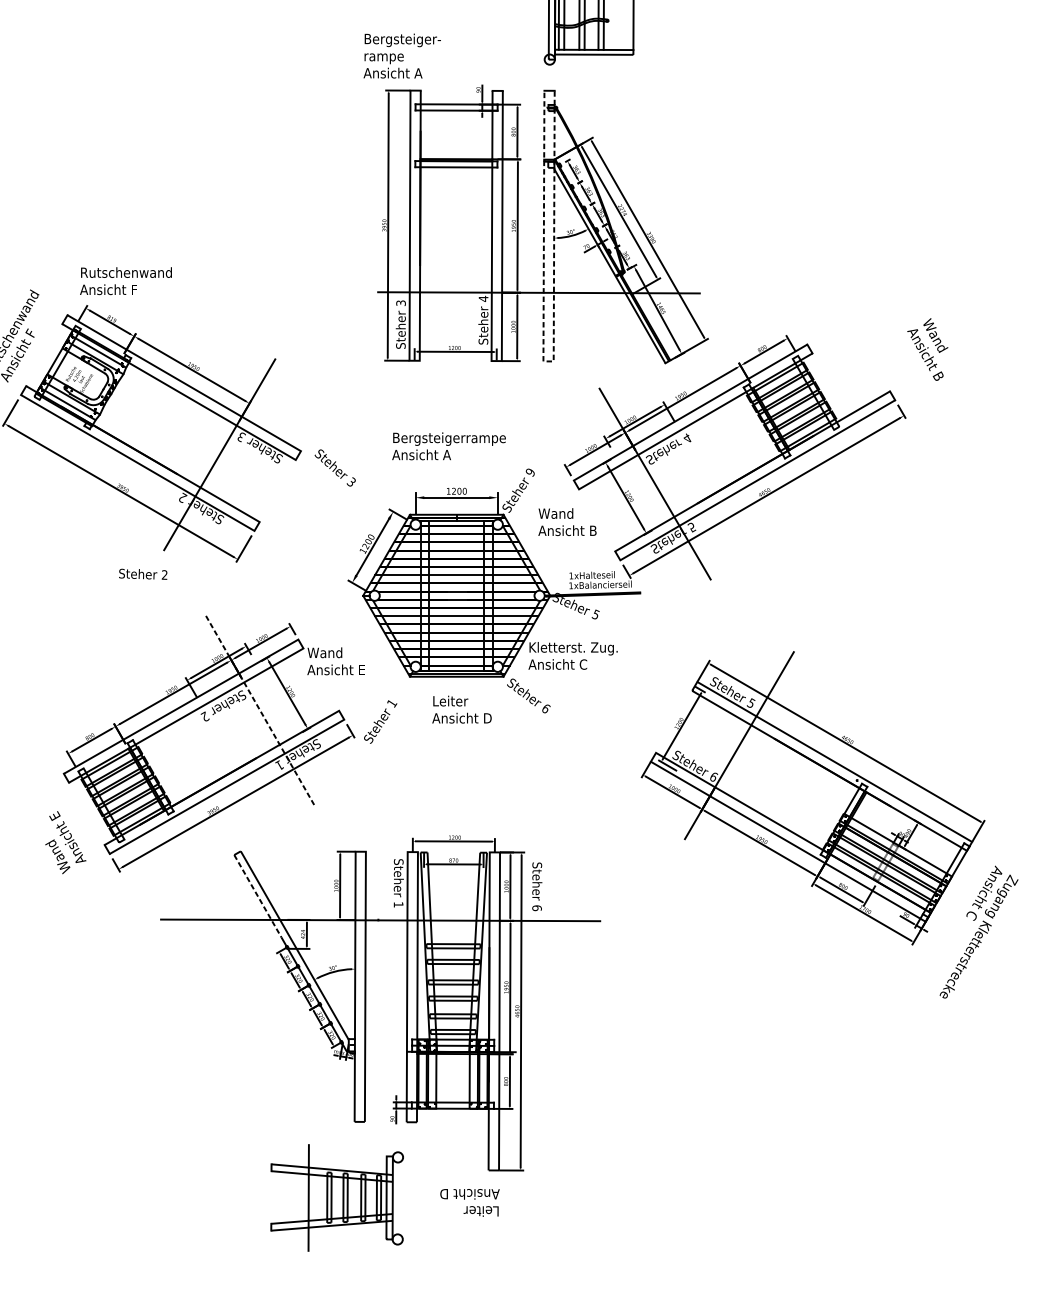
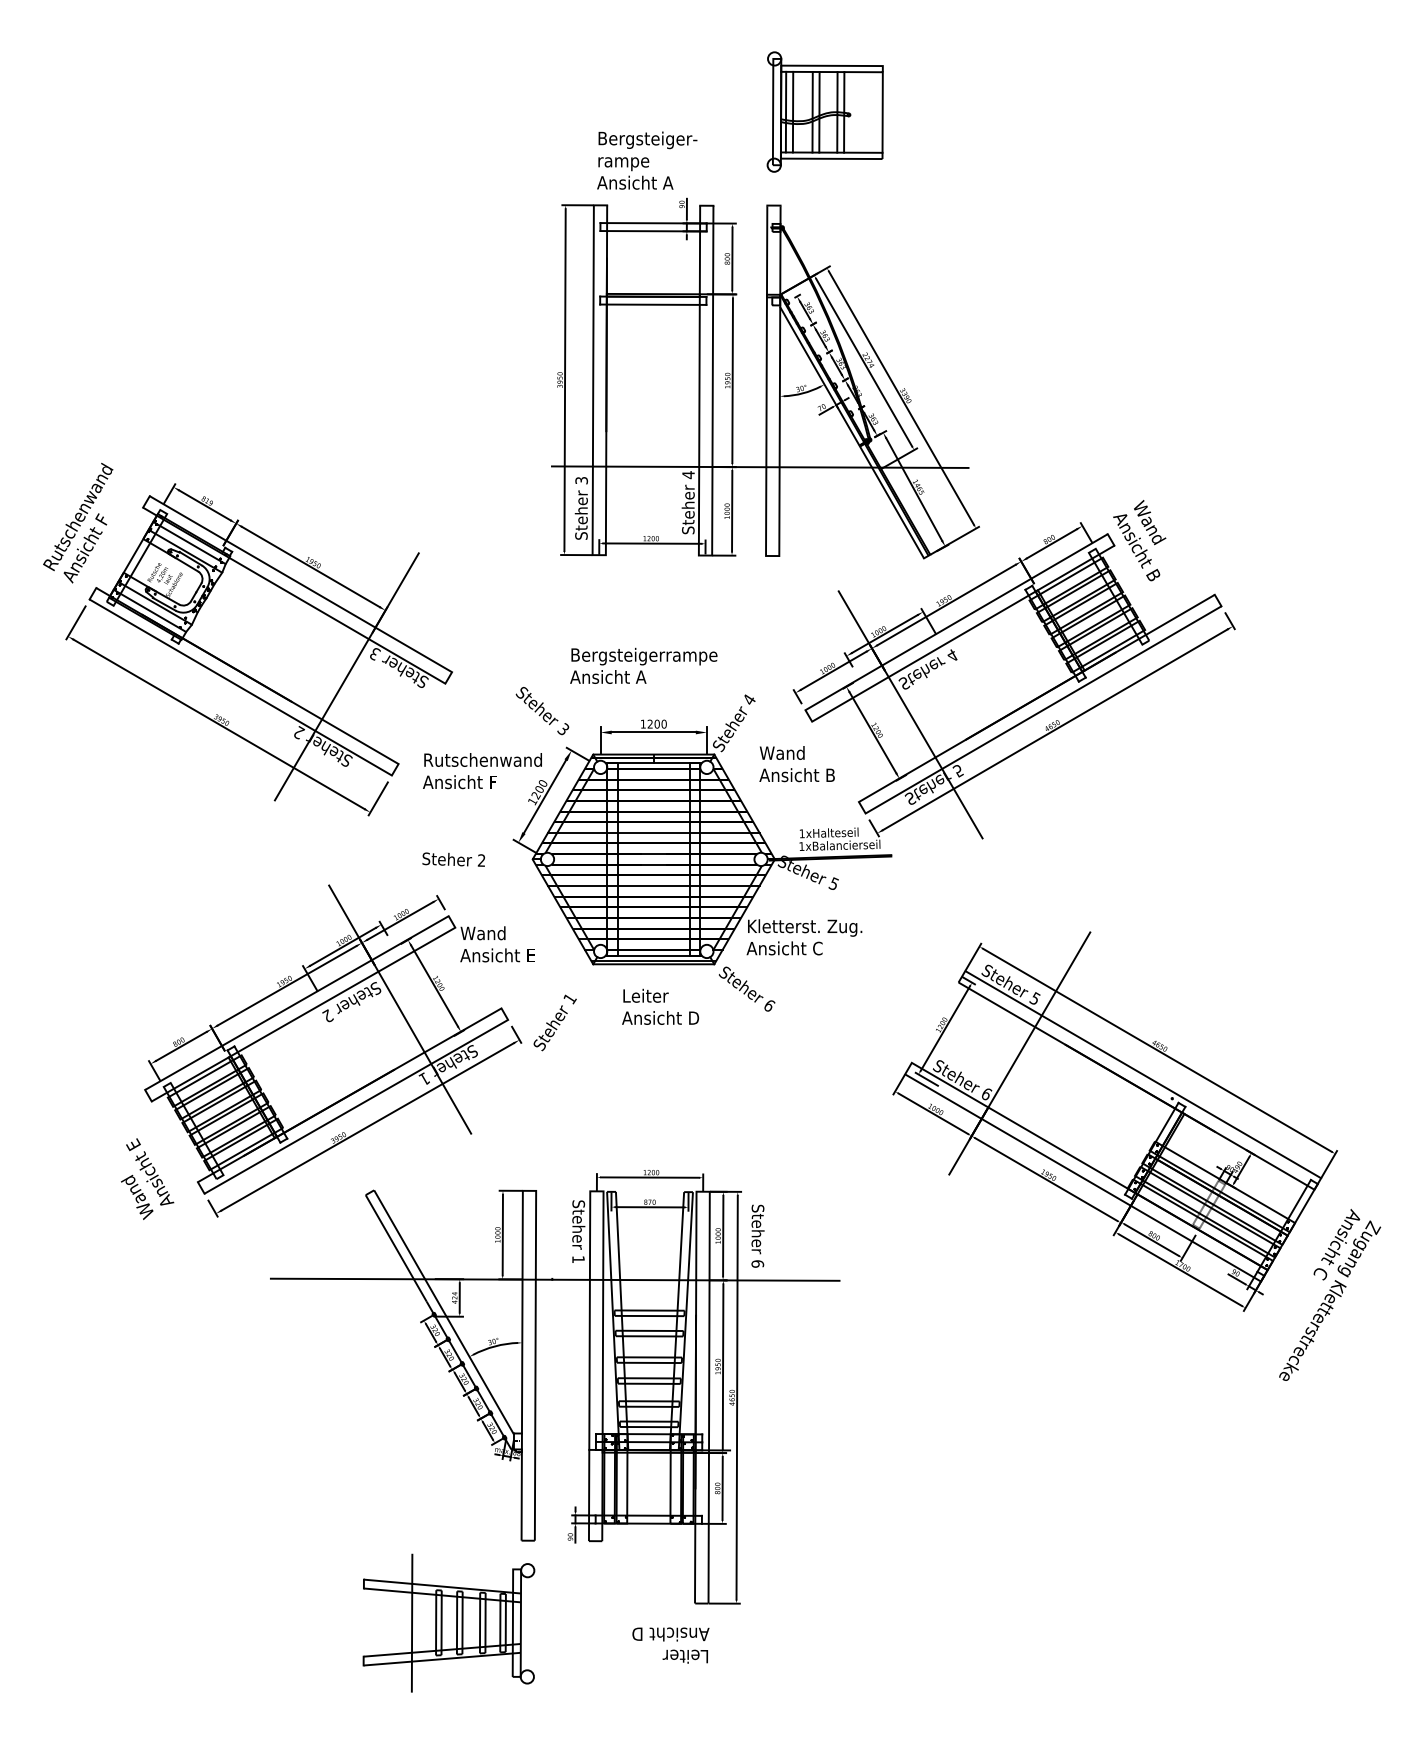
text: (402, 55) -> (647, 160), moved
text: (125, 281) -> (482, 771), moved
text: (927, 349) -> (1139, 540), moved
line: (548, 361) -> (772, 556), dashed -> solid
text: (335, 468) -> (542, 711), moved
text: (530, 472) -> (749, 699), 9 -> 4
text: (142, 574) -> (453, 859), moved
line: (261, 711) -> (400, 1009), dashed -> solid
line: (258, 896) -> (396, 1248), dashed -> solid
part: (336, 1197) -> (448, 1622), moved

